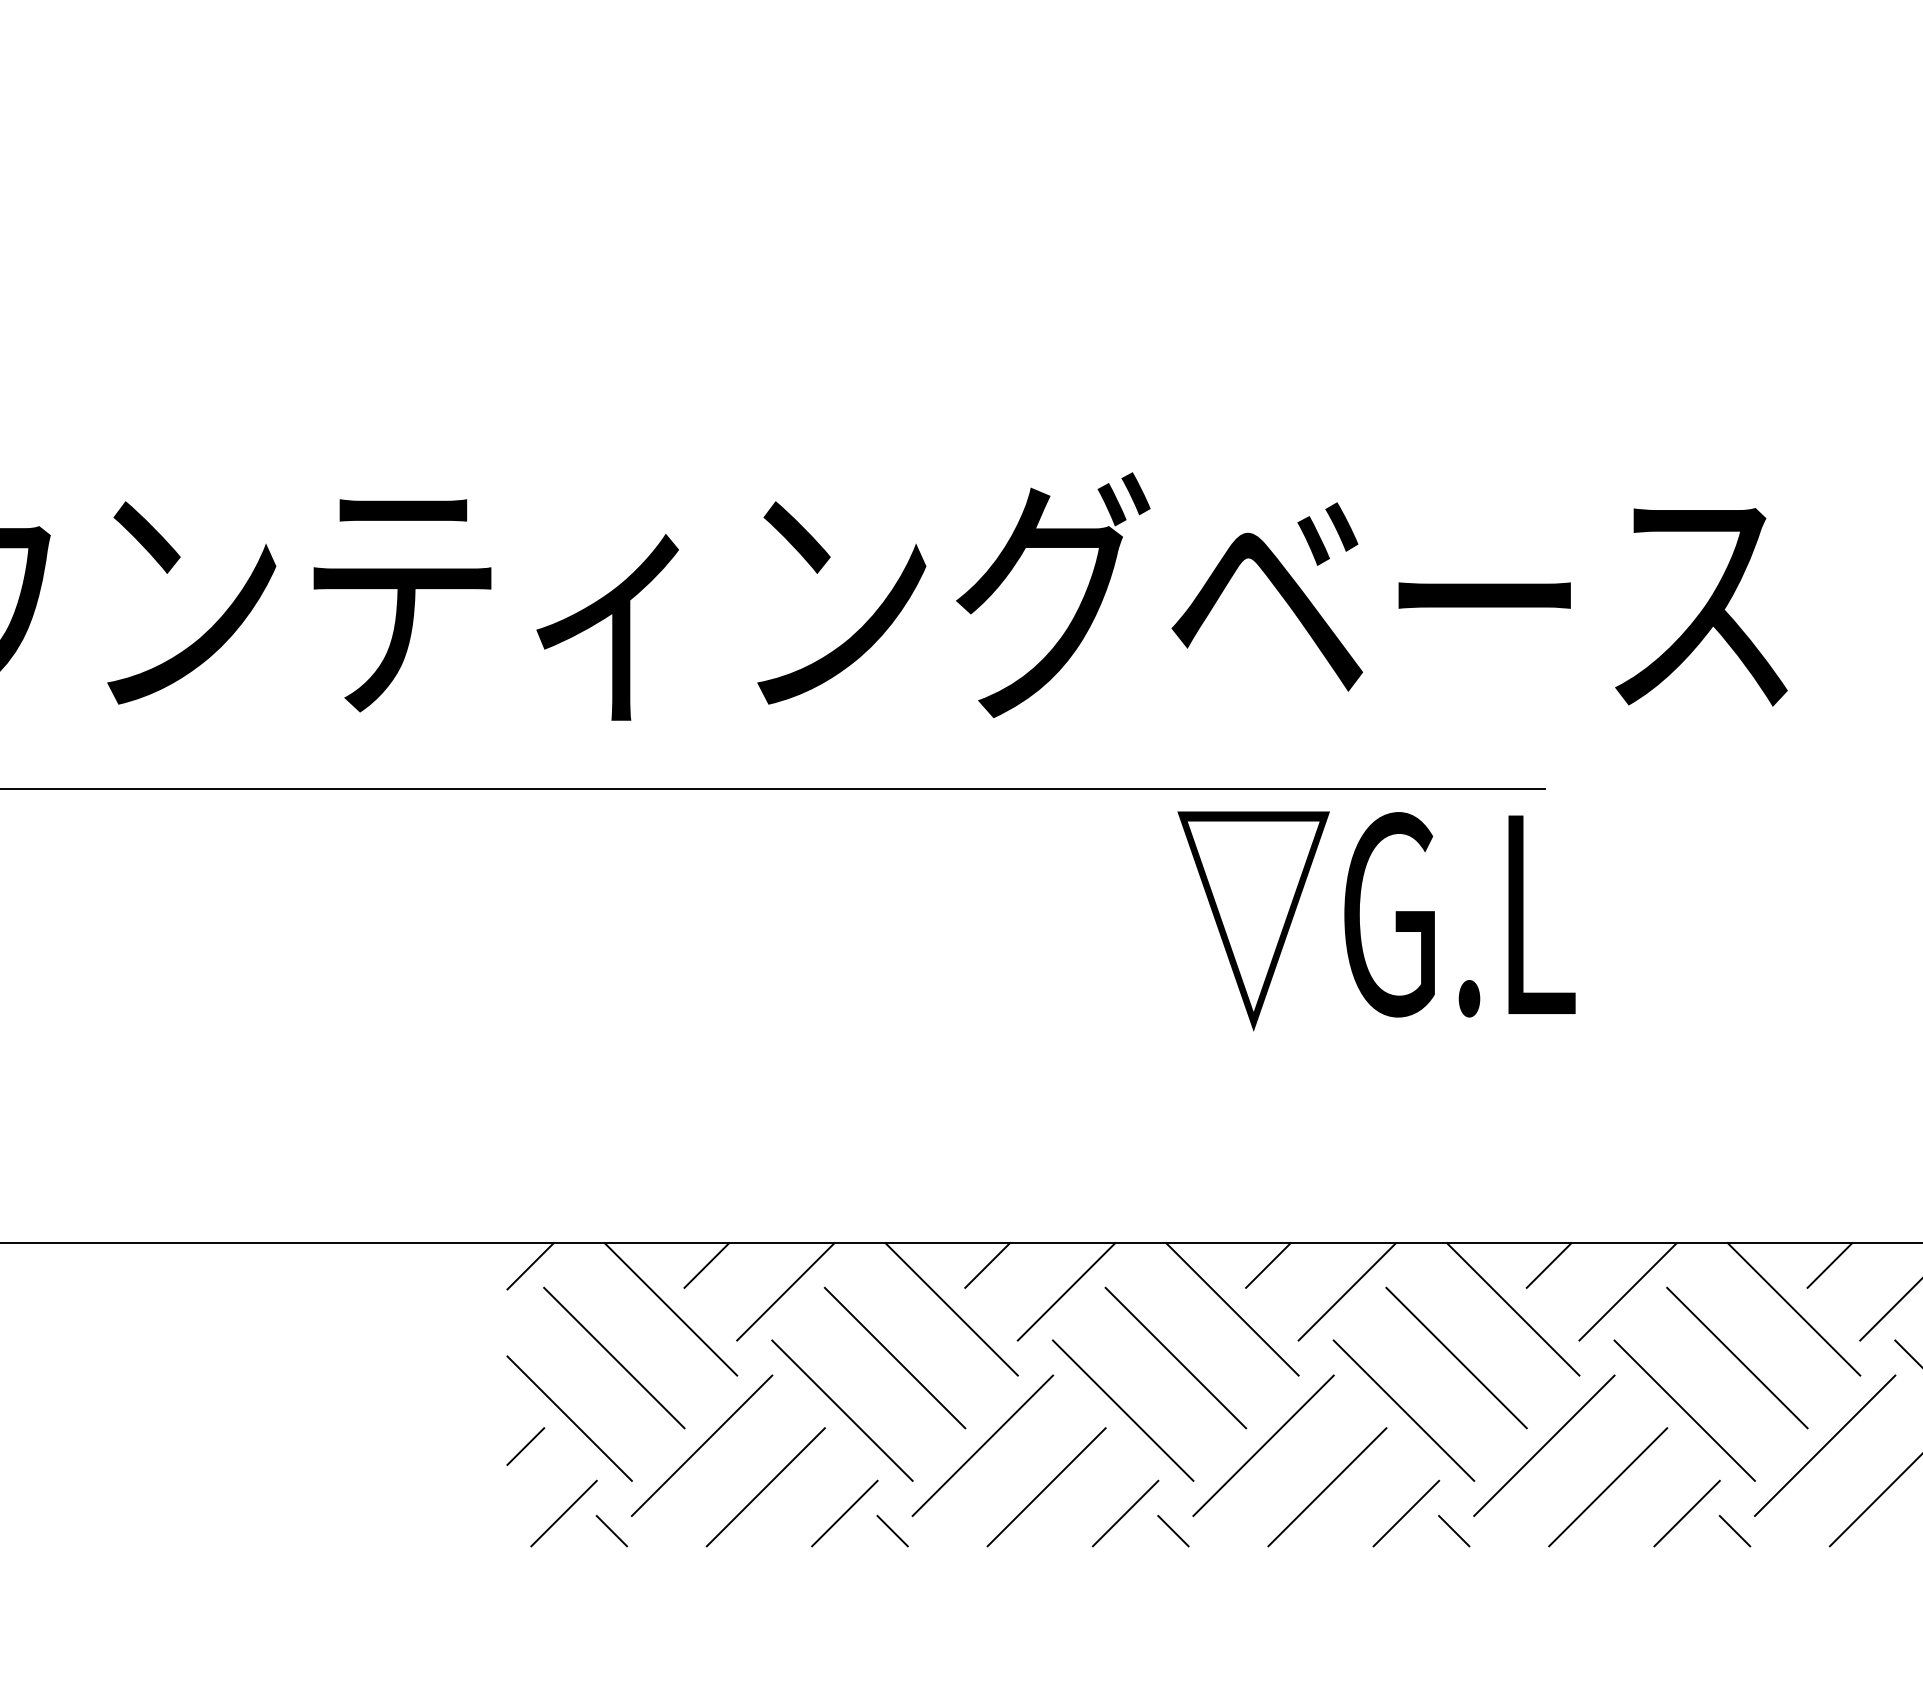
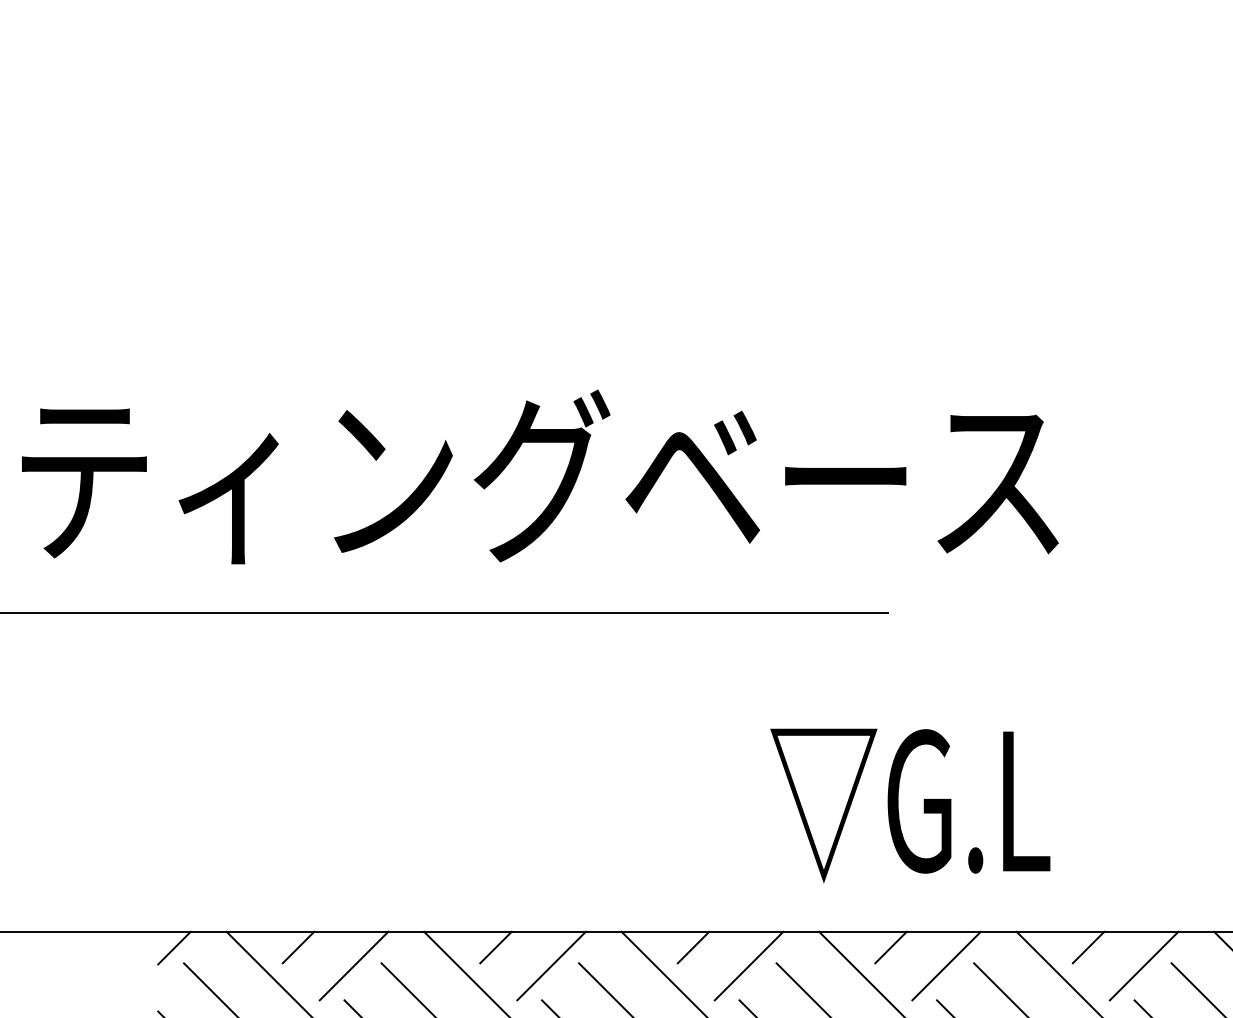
text: (1376, 921) -> (910, 806), moved

